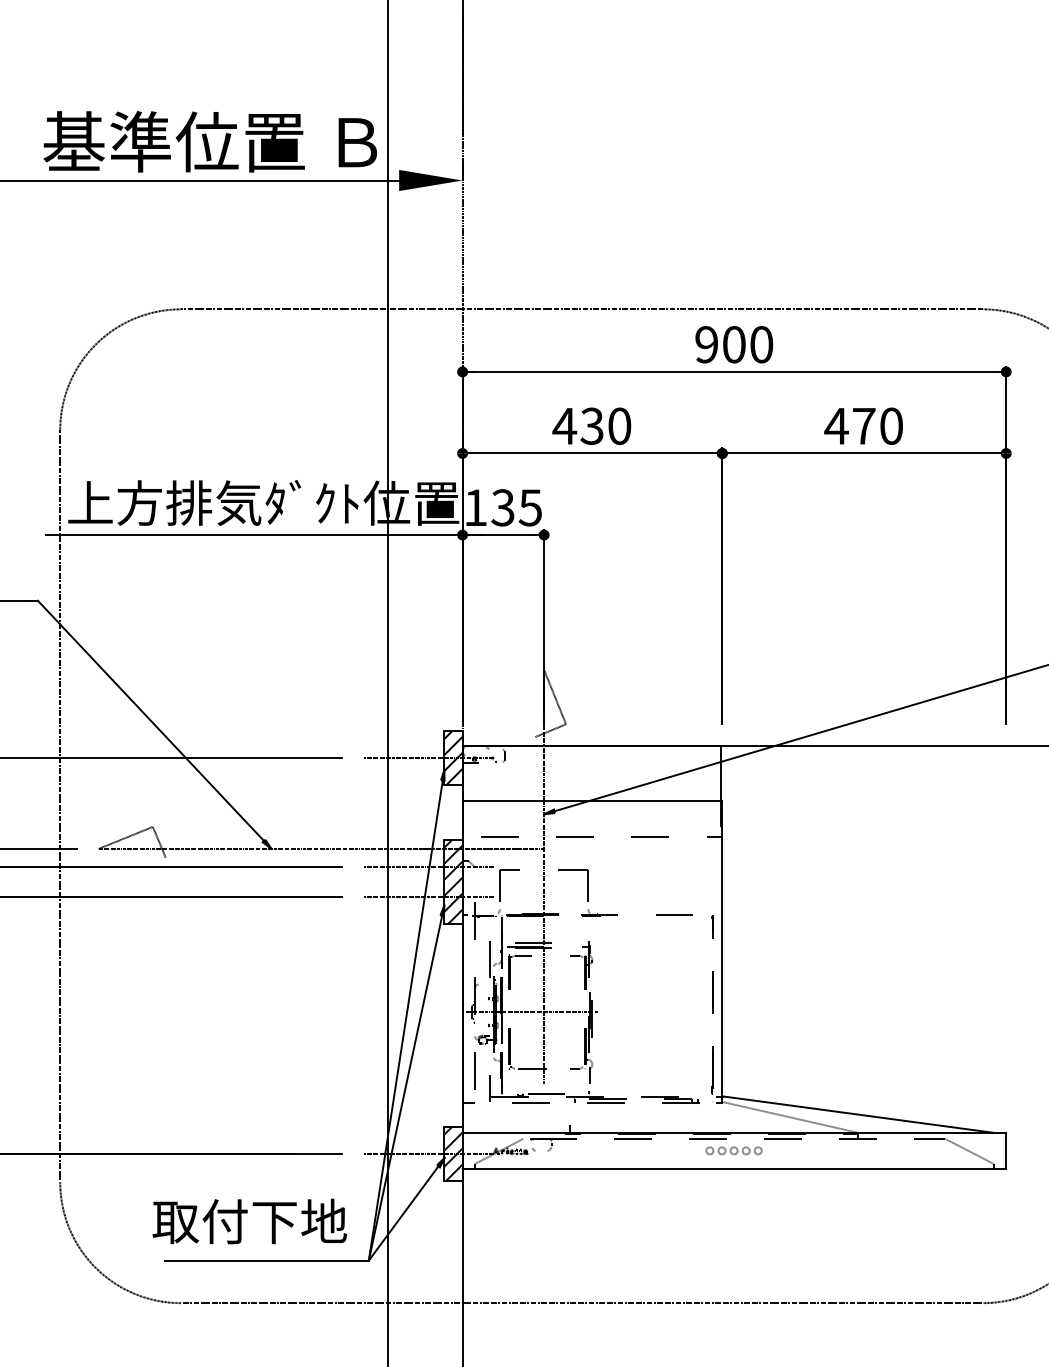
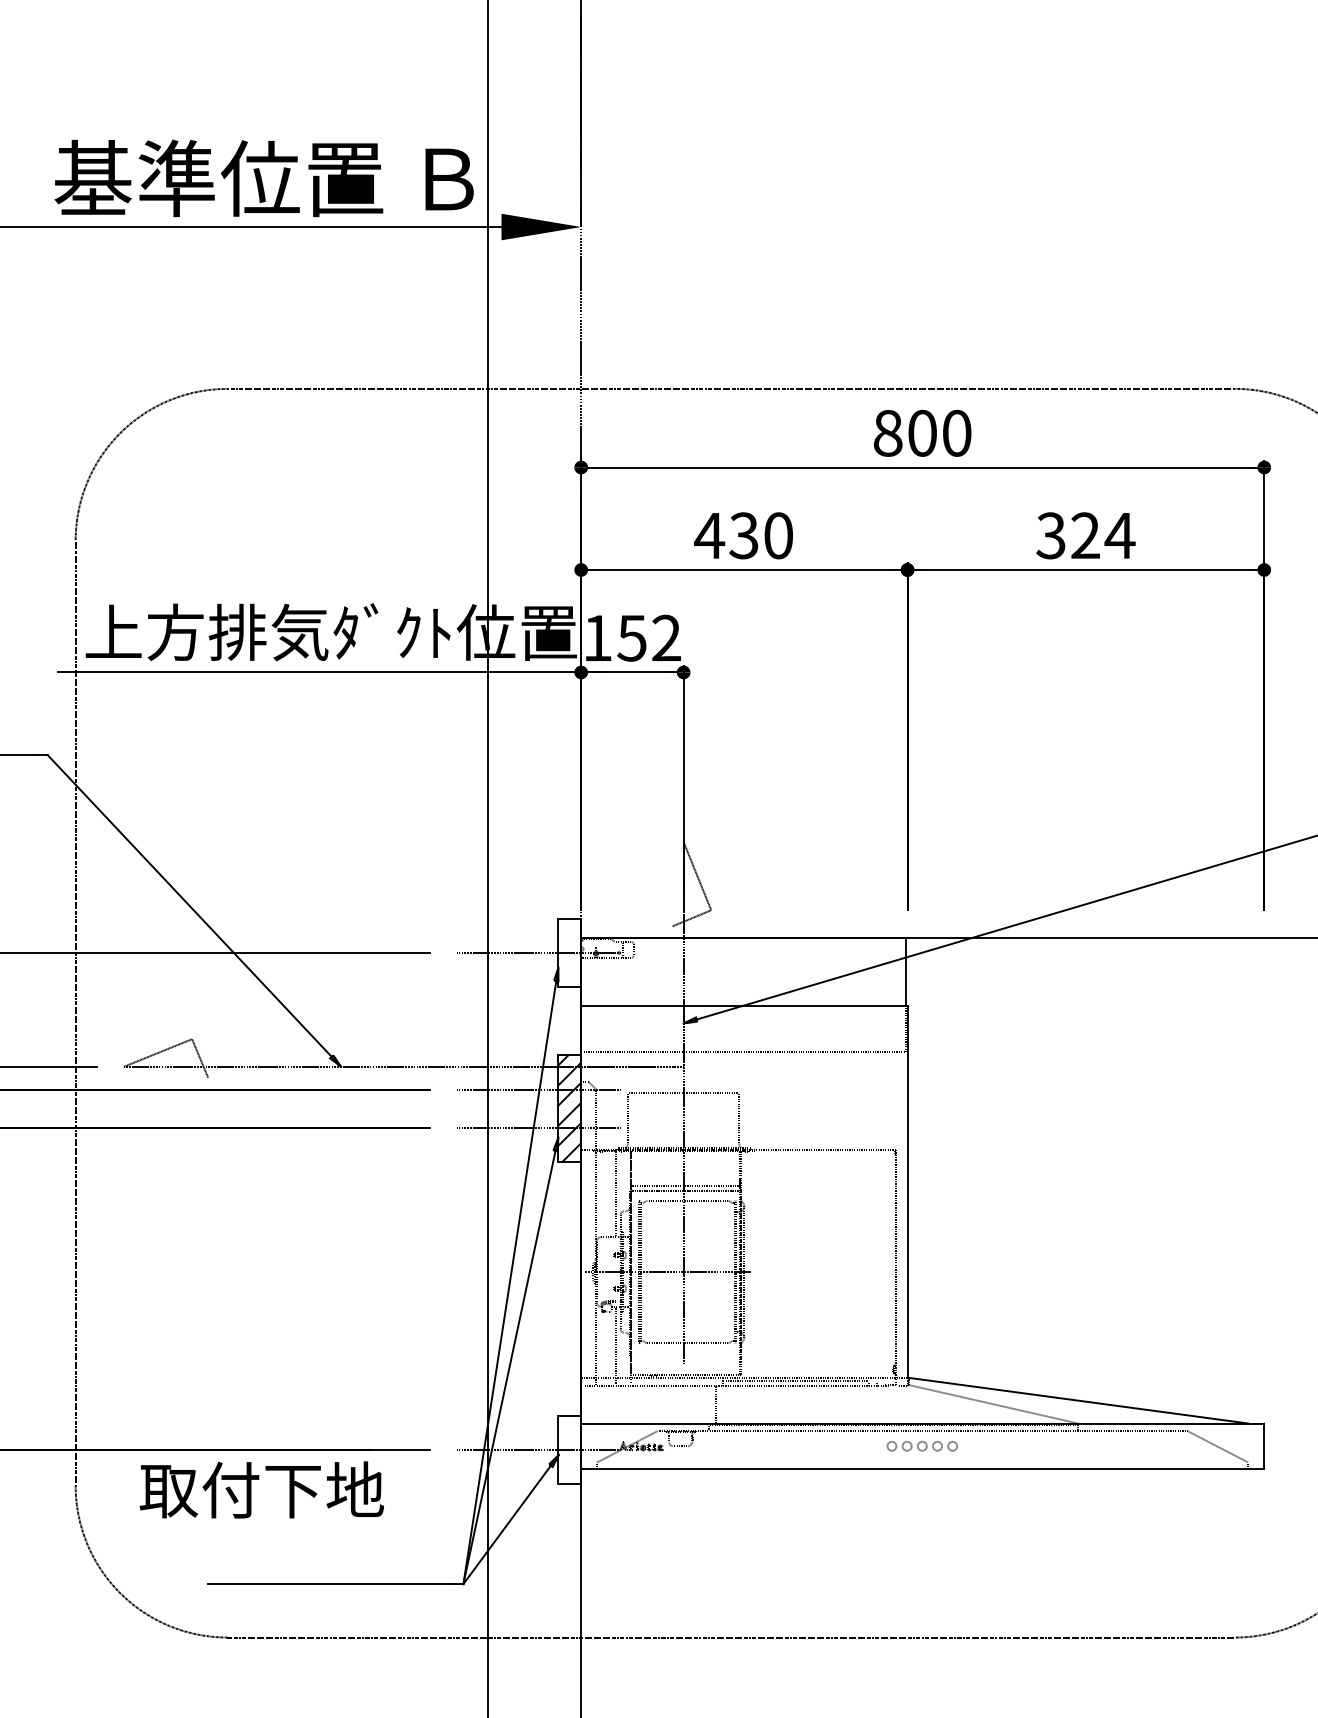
text: (706, 344) -> (887, 432), 900 -> 800
text: (863, 426) -> (1085, 535), 470 -> 324
text: (516, 507) -> (648, 637), 135 -> 152
hatch: (453, 757) -> (569, 952), removed
hatch: (453, 1153) -> (569, 1449), removed
text: (249, 1221) -> (261, 1489), moved

